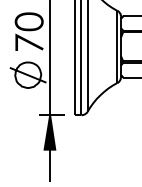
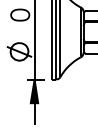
fill: (29, 42) -> (20, 29), removed

